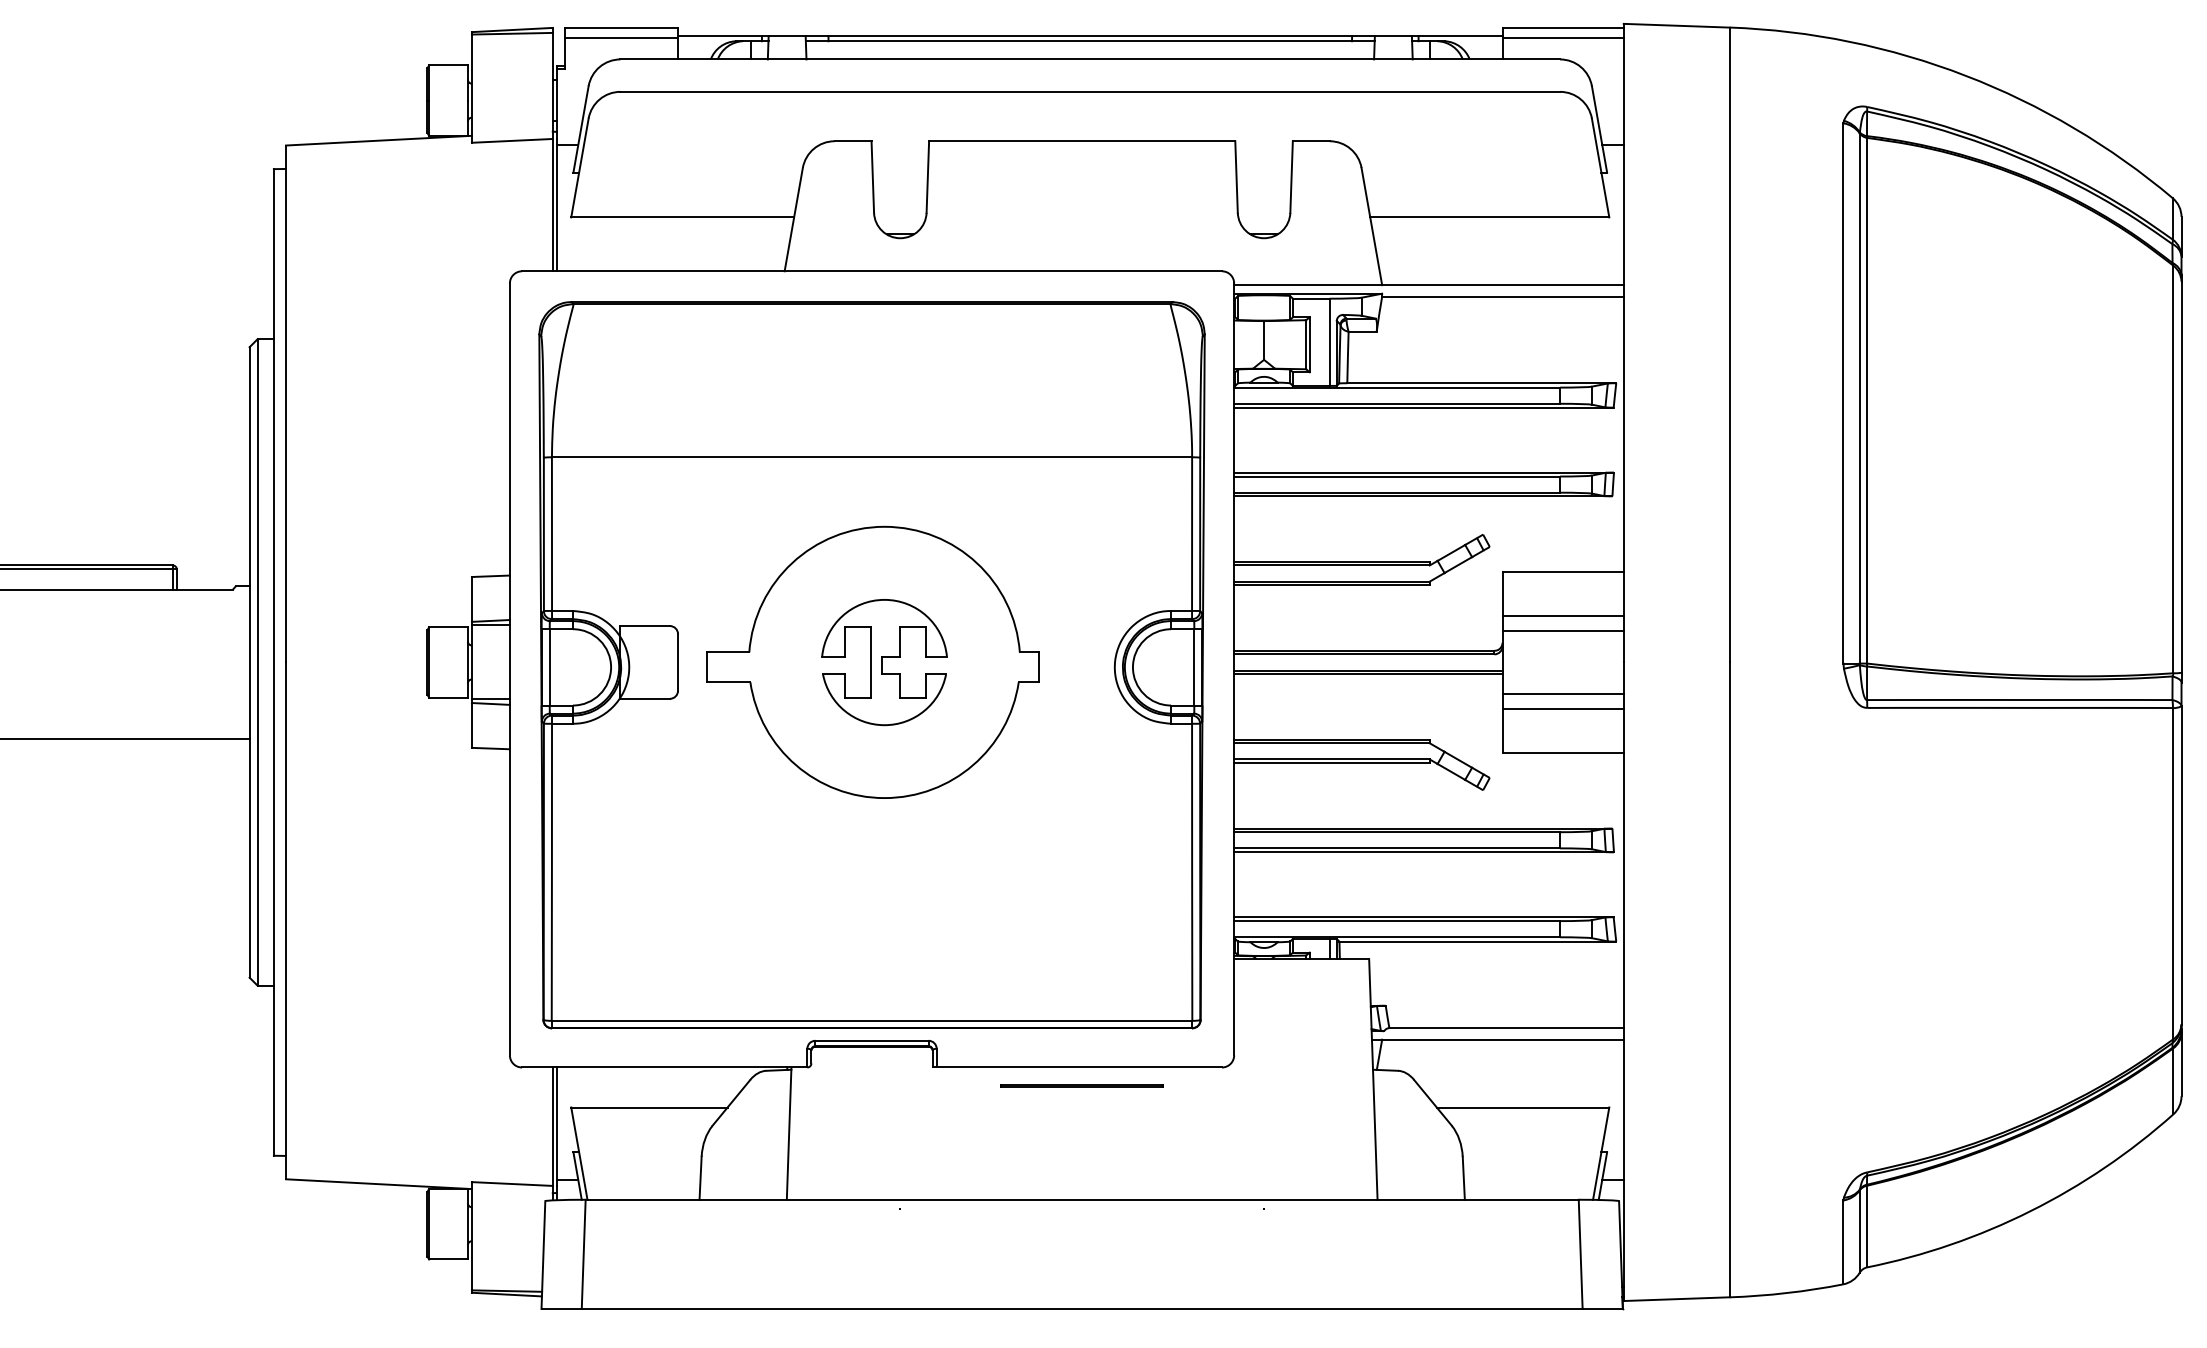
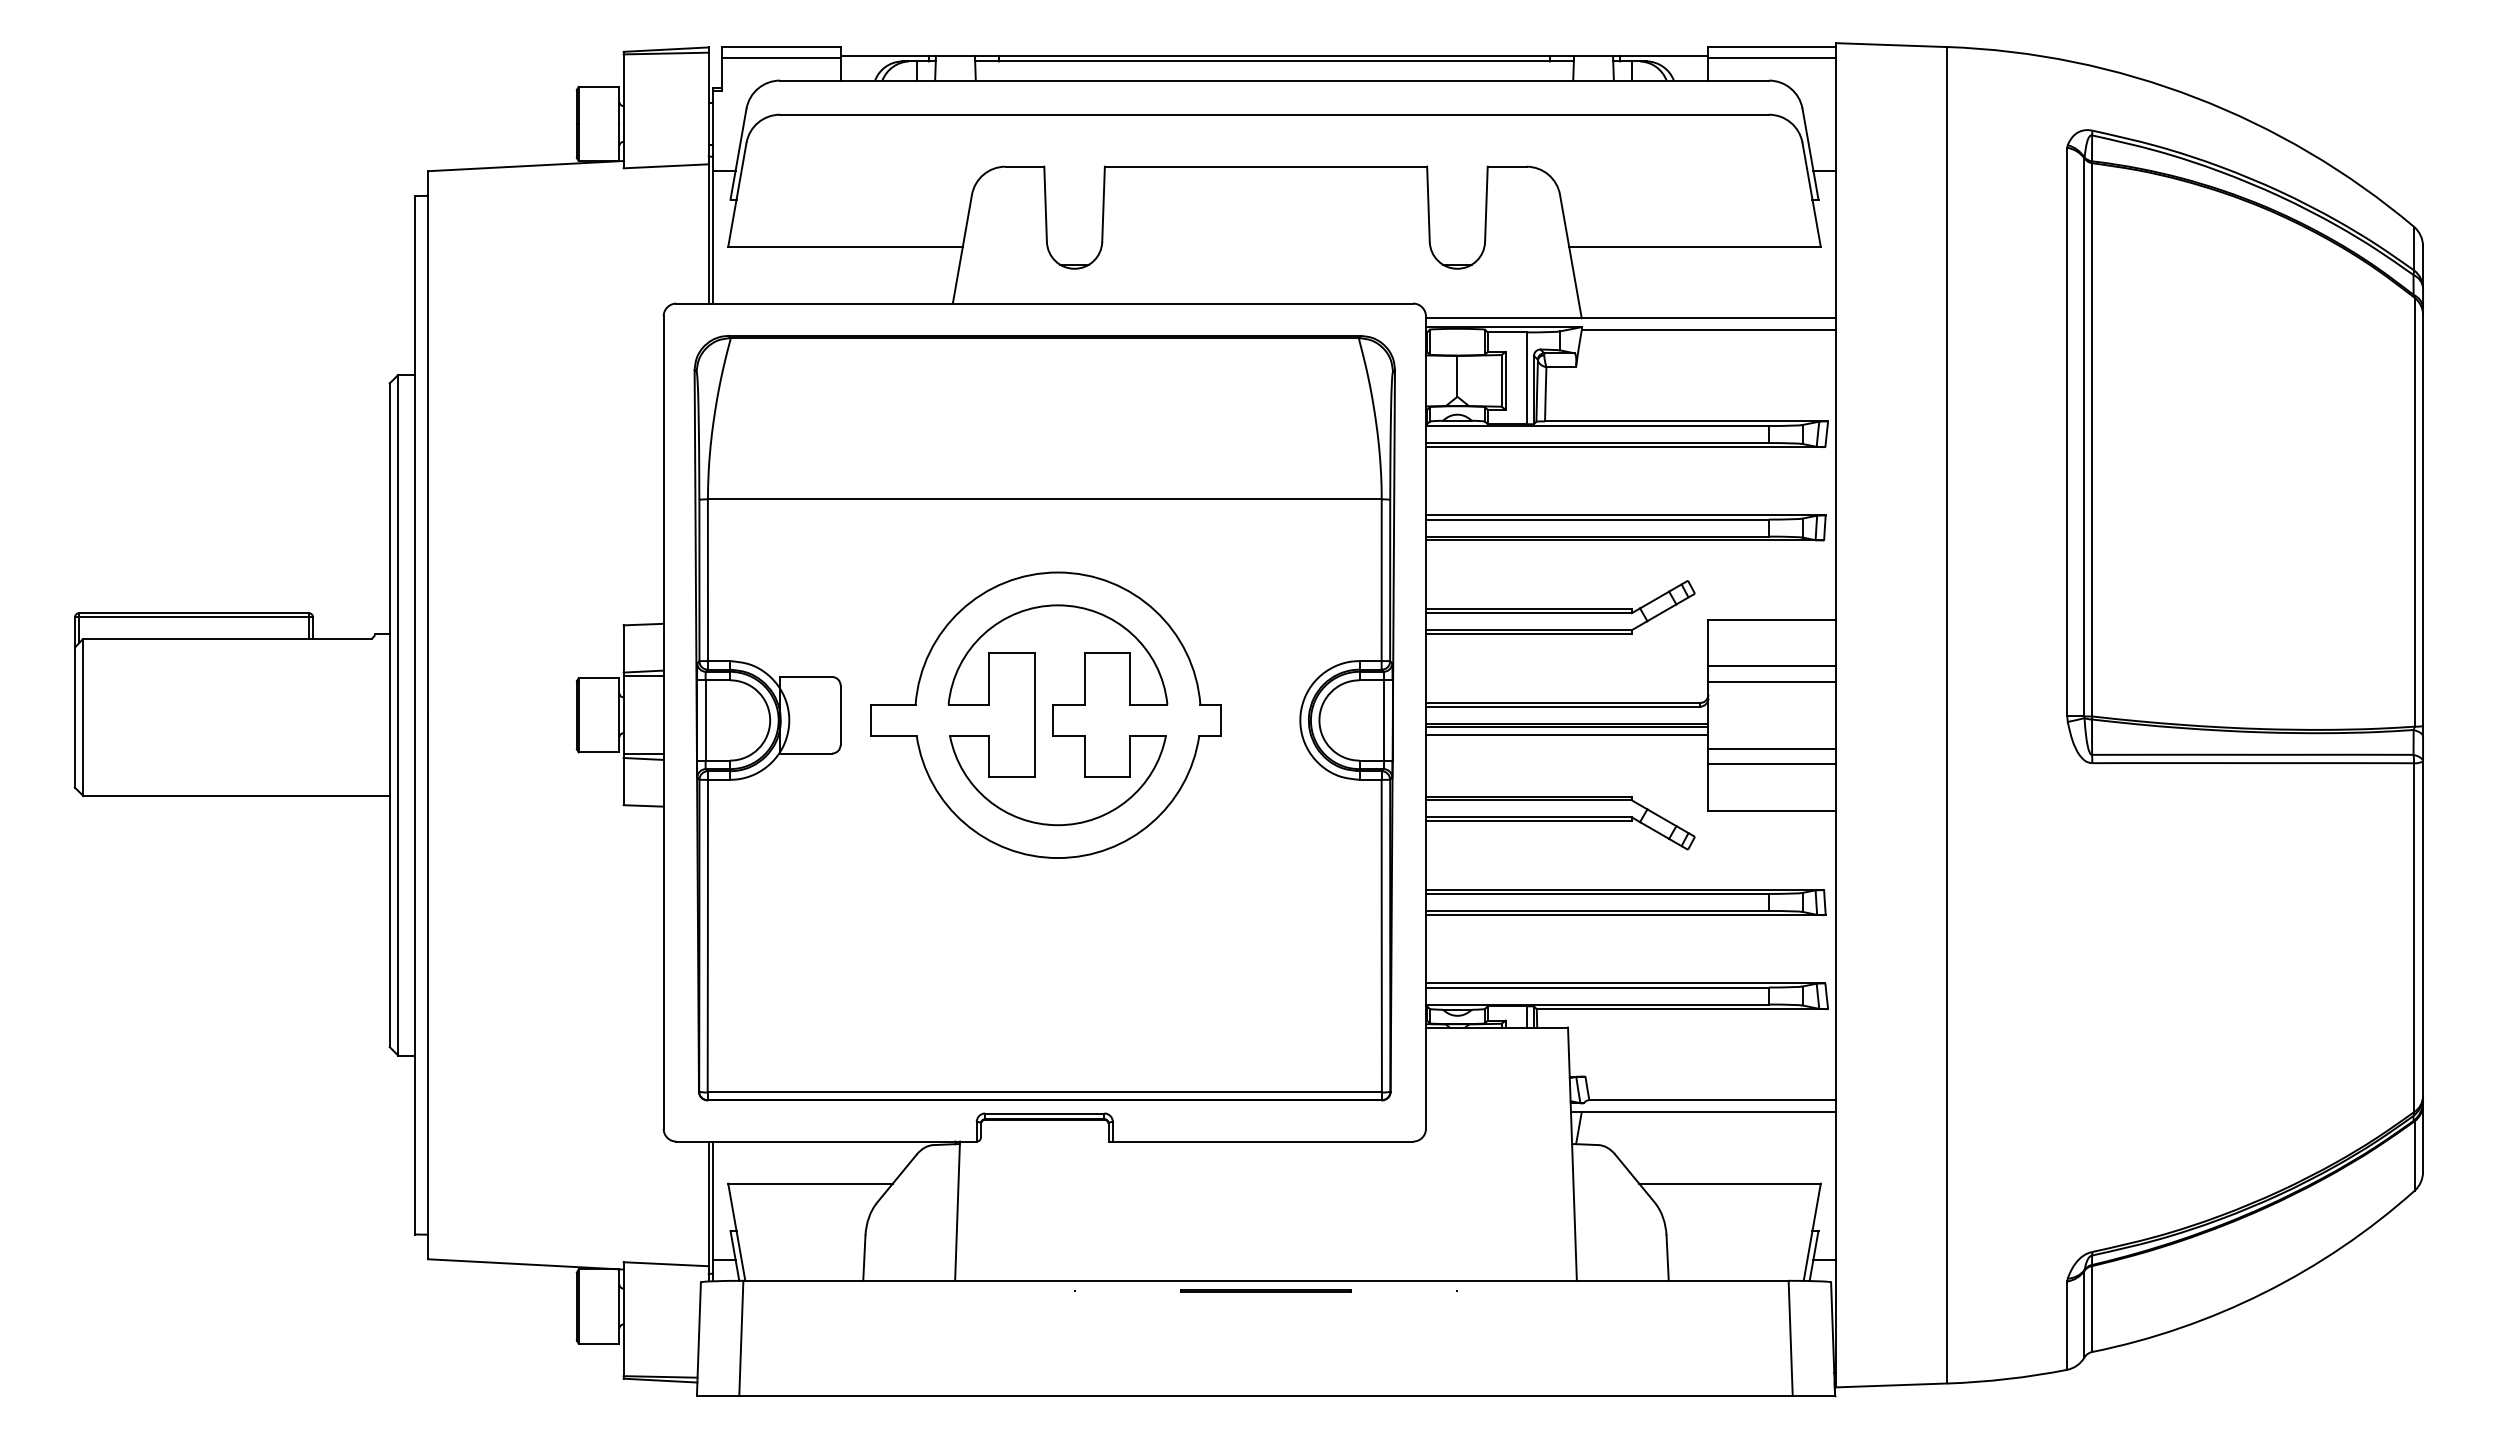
part: (884, 662) -> (1057, 715), size x1.67
line: (1367, 681) -> (1566, 735), added
line: (1081, 1085) -> (1265, 1290), moved

